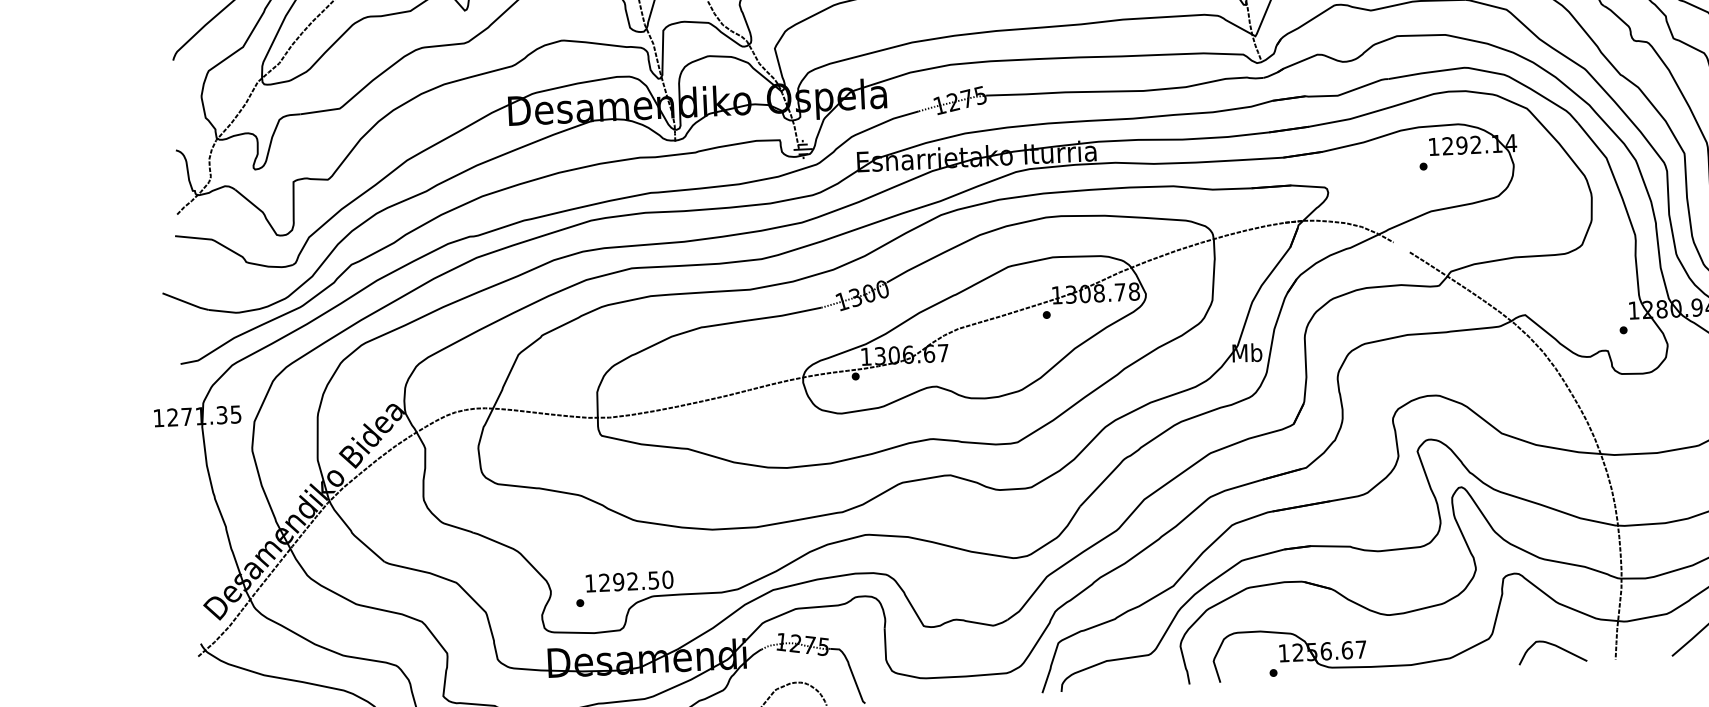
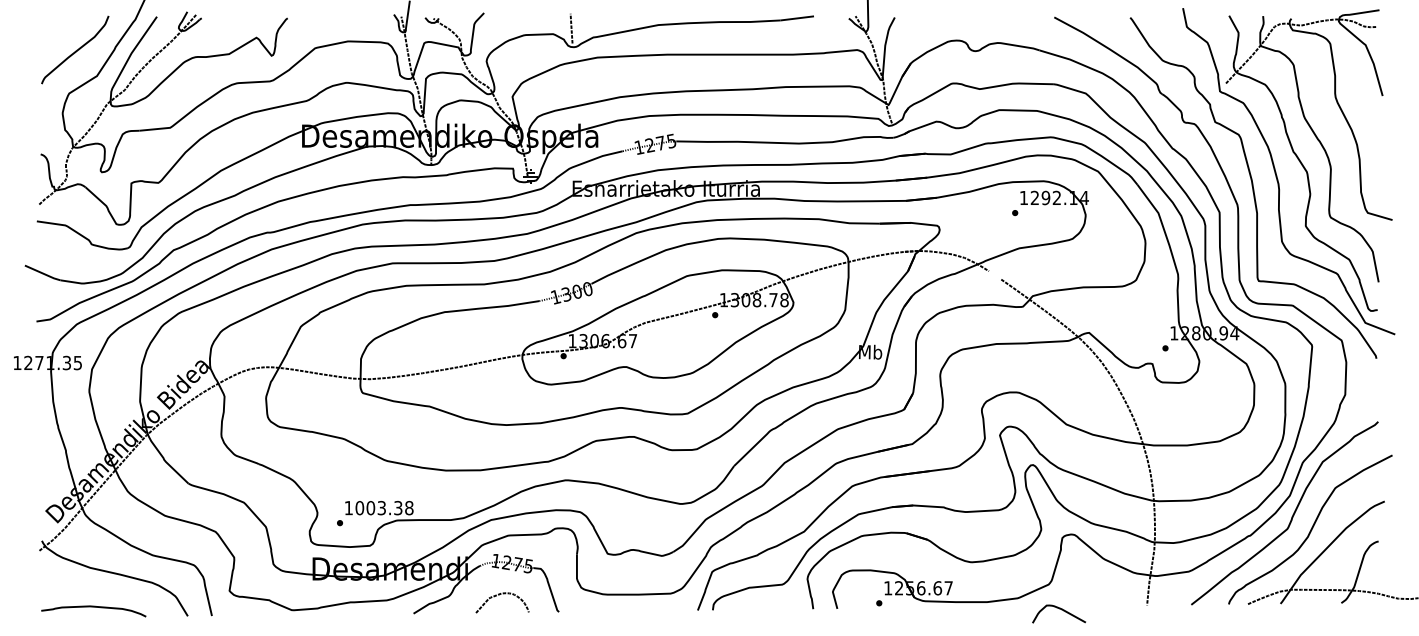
text: (636, 580) -> (384, 507), 1292.50 -> 1003.38
curve: (1555, 647) -> (1061, 610), moved

